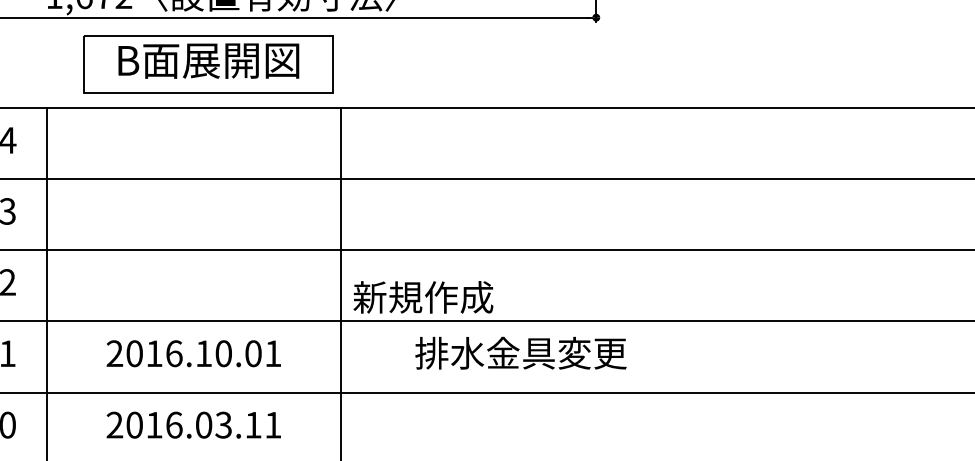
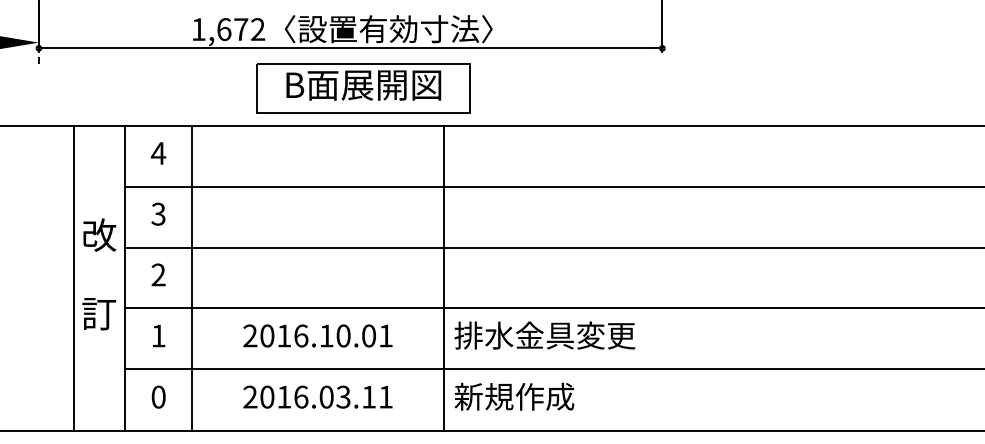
part: (208, 64) -> (363, 88), moved
text: (423, 297) -> (514, 396), moved
text: (520, 353) -> (544, 335), moved

